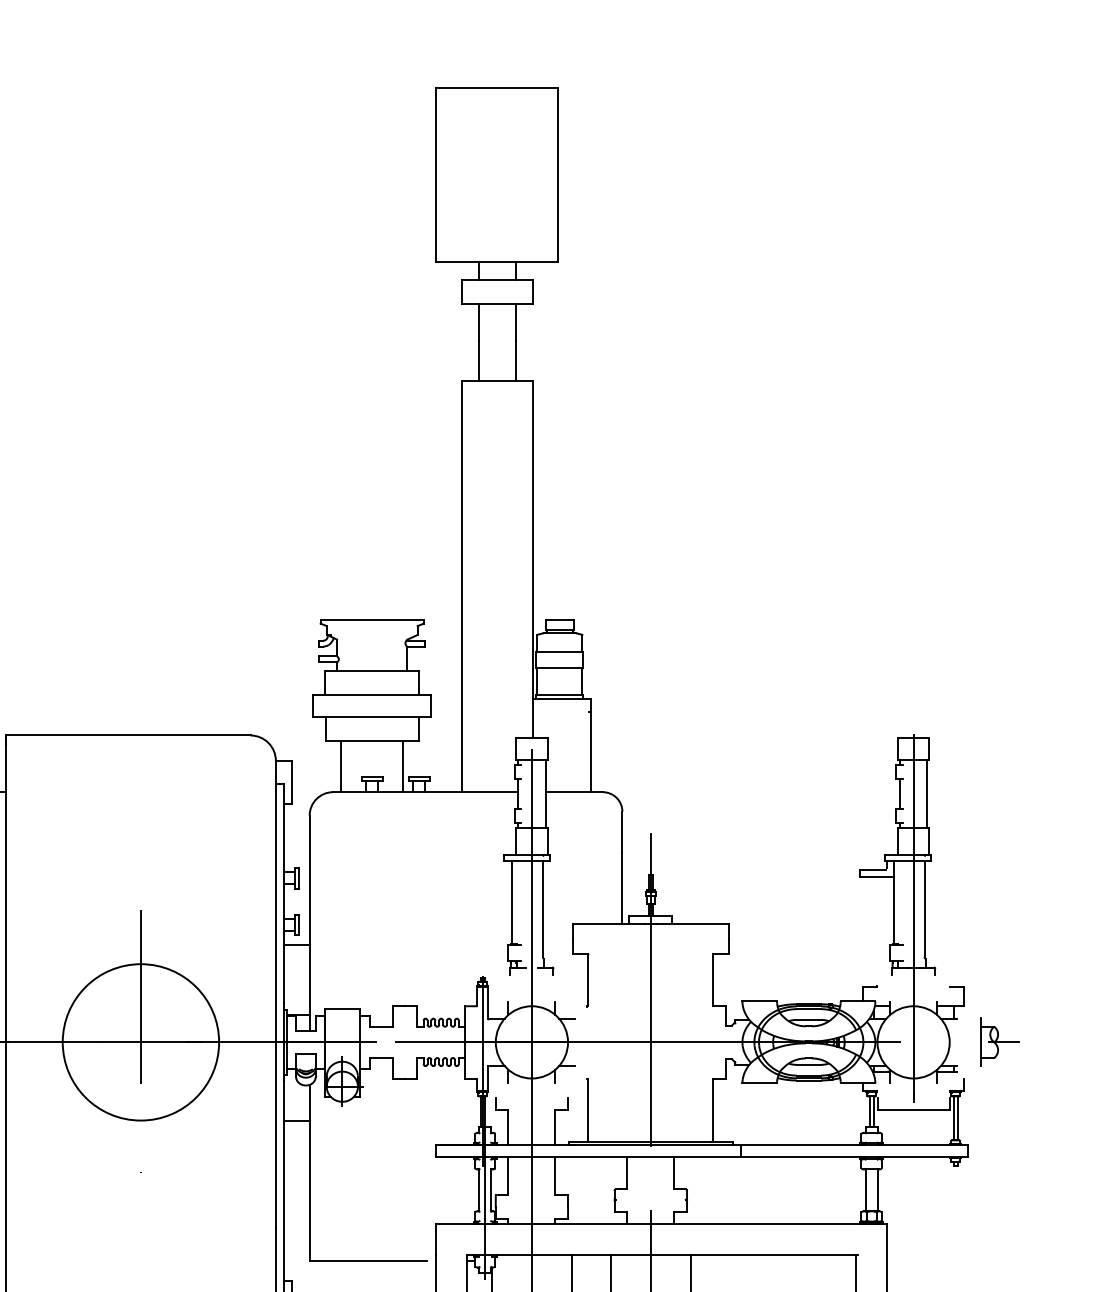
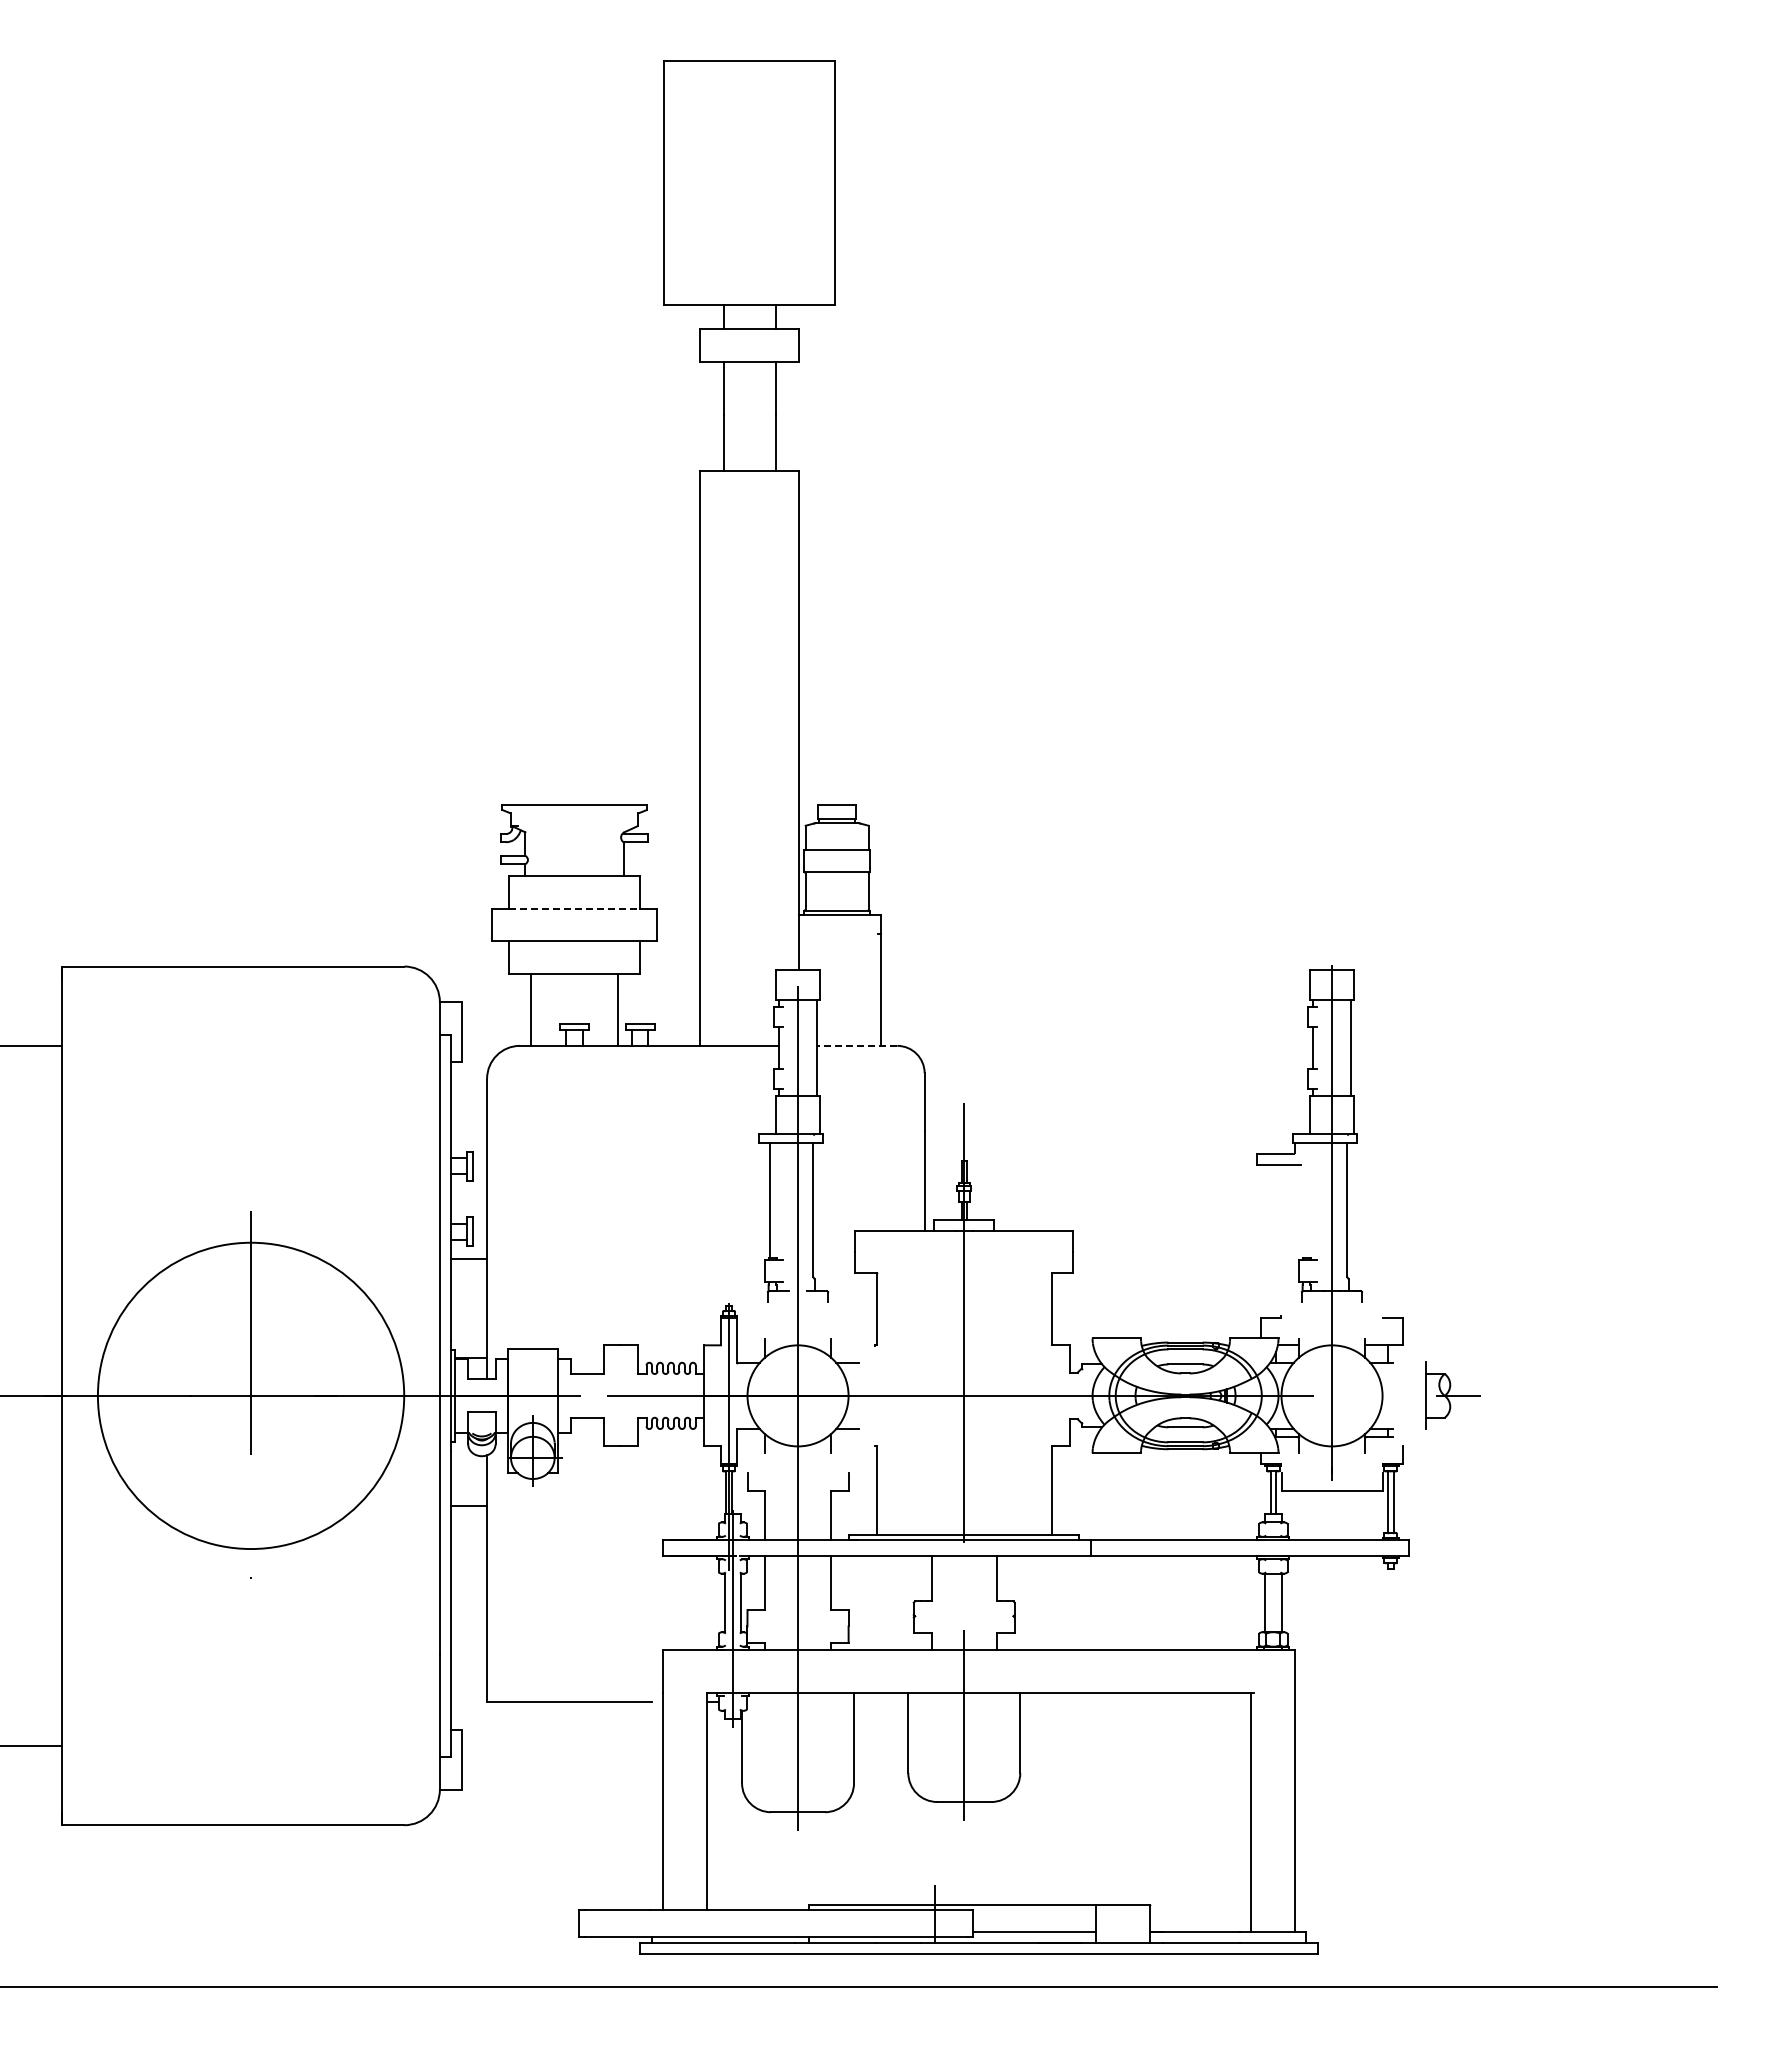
line: (372, 694) -> (574, 909), solid -> dashed
line: (573, 791) -> (856, 1045), solid -> dashed
line: (893, 901) -> (1304, 1199), removed
circle: (140, 1042) -> (250, 1395), size x1.4

